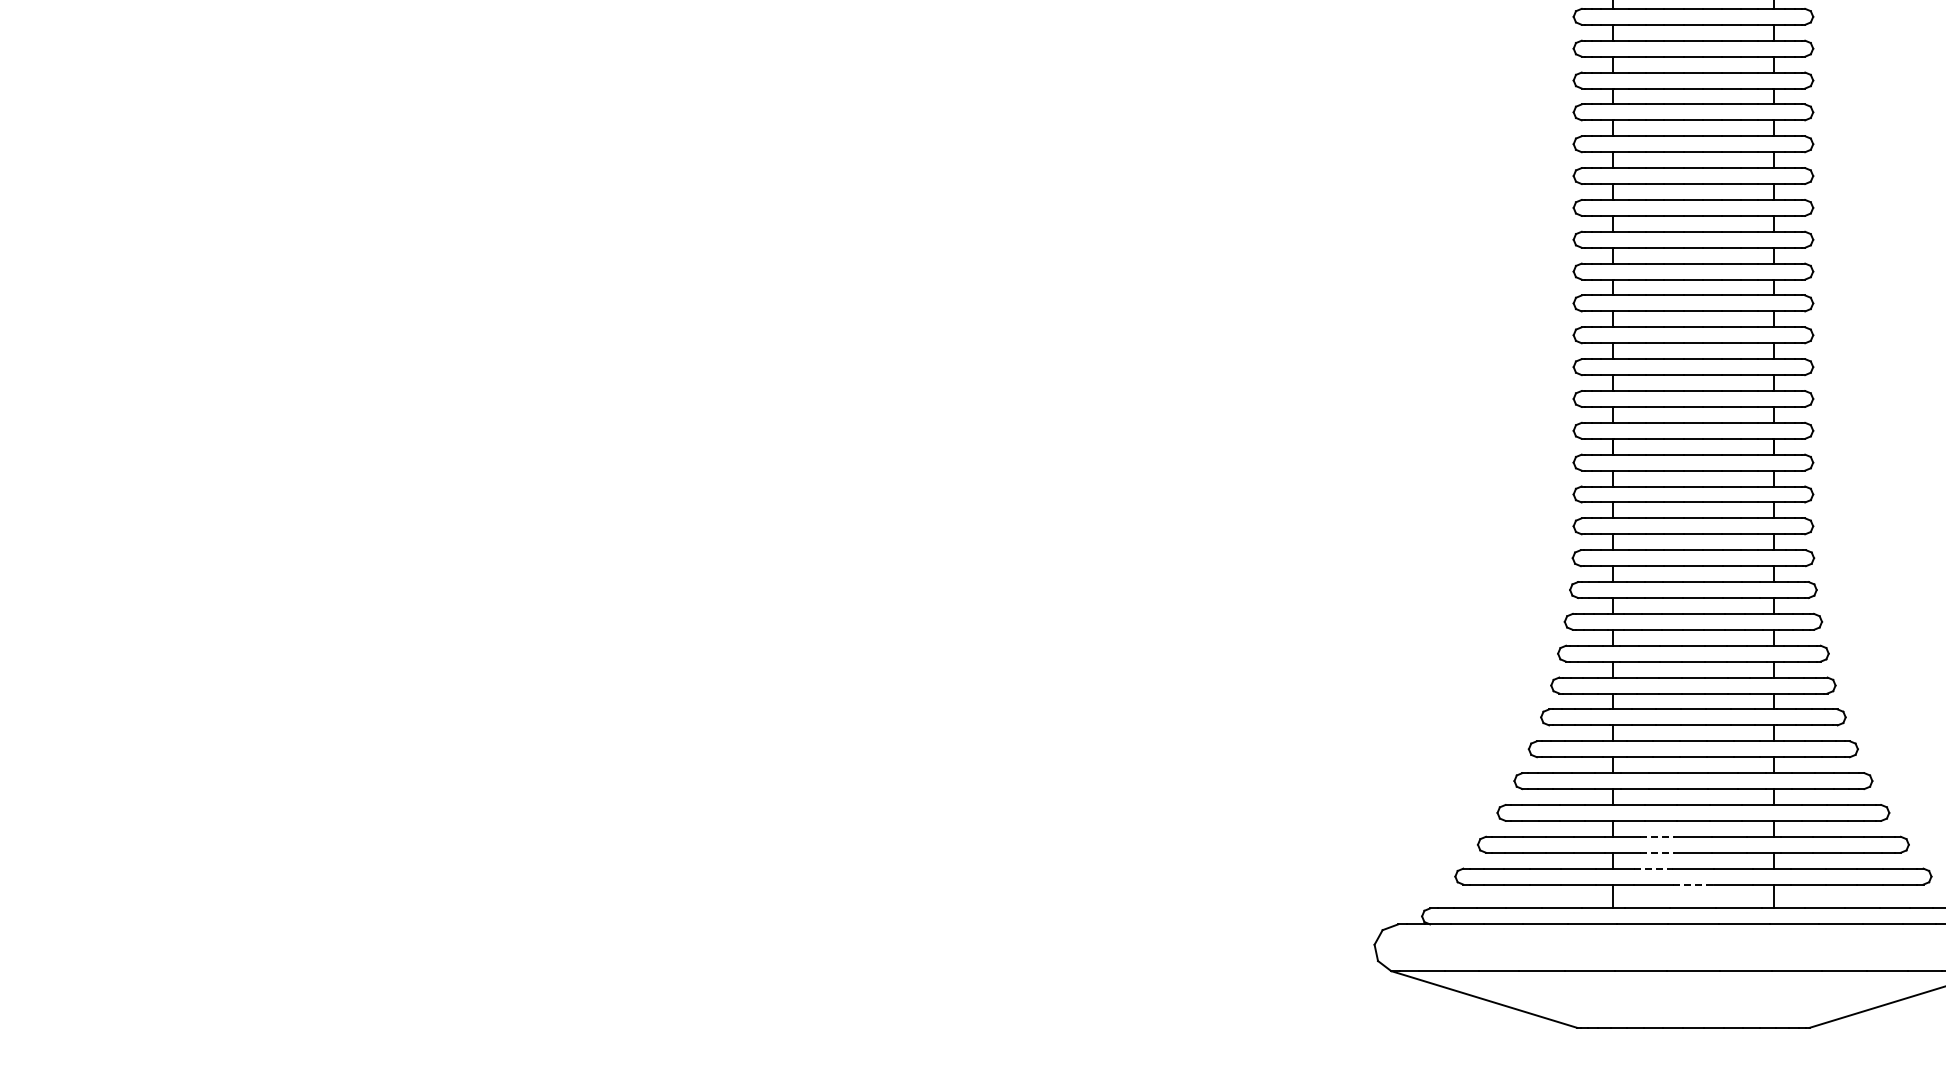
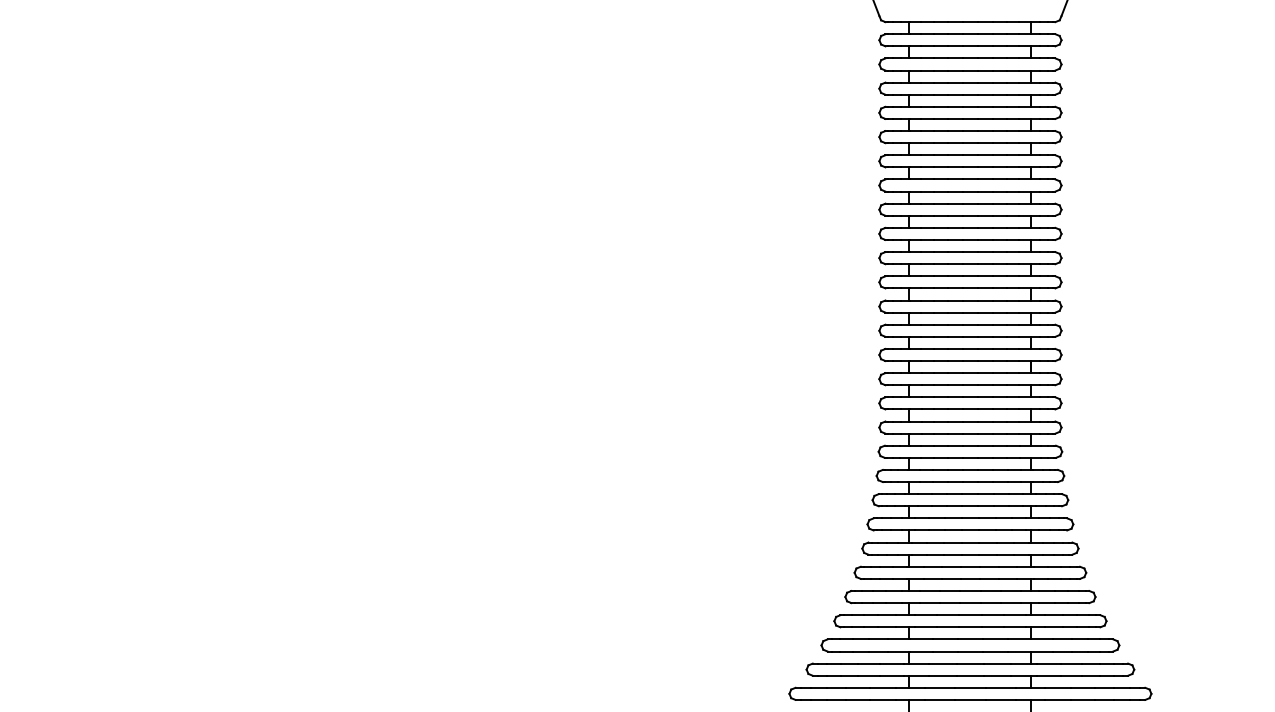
line: (1657, 836) -> (943, 663), dashed -> solid
line: (1657, 852) -> (943, 675), dashed -> solid
line: (1653, 868) -> (940, 687), dashed -> solid
line: (1693, 884) -> (970, 699), dashed -> solid

